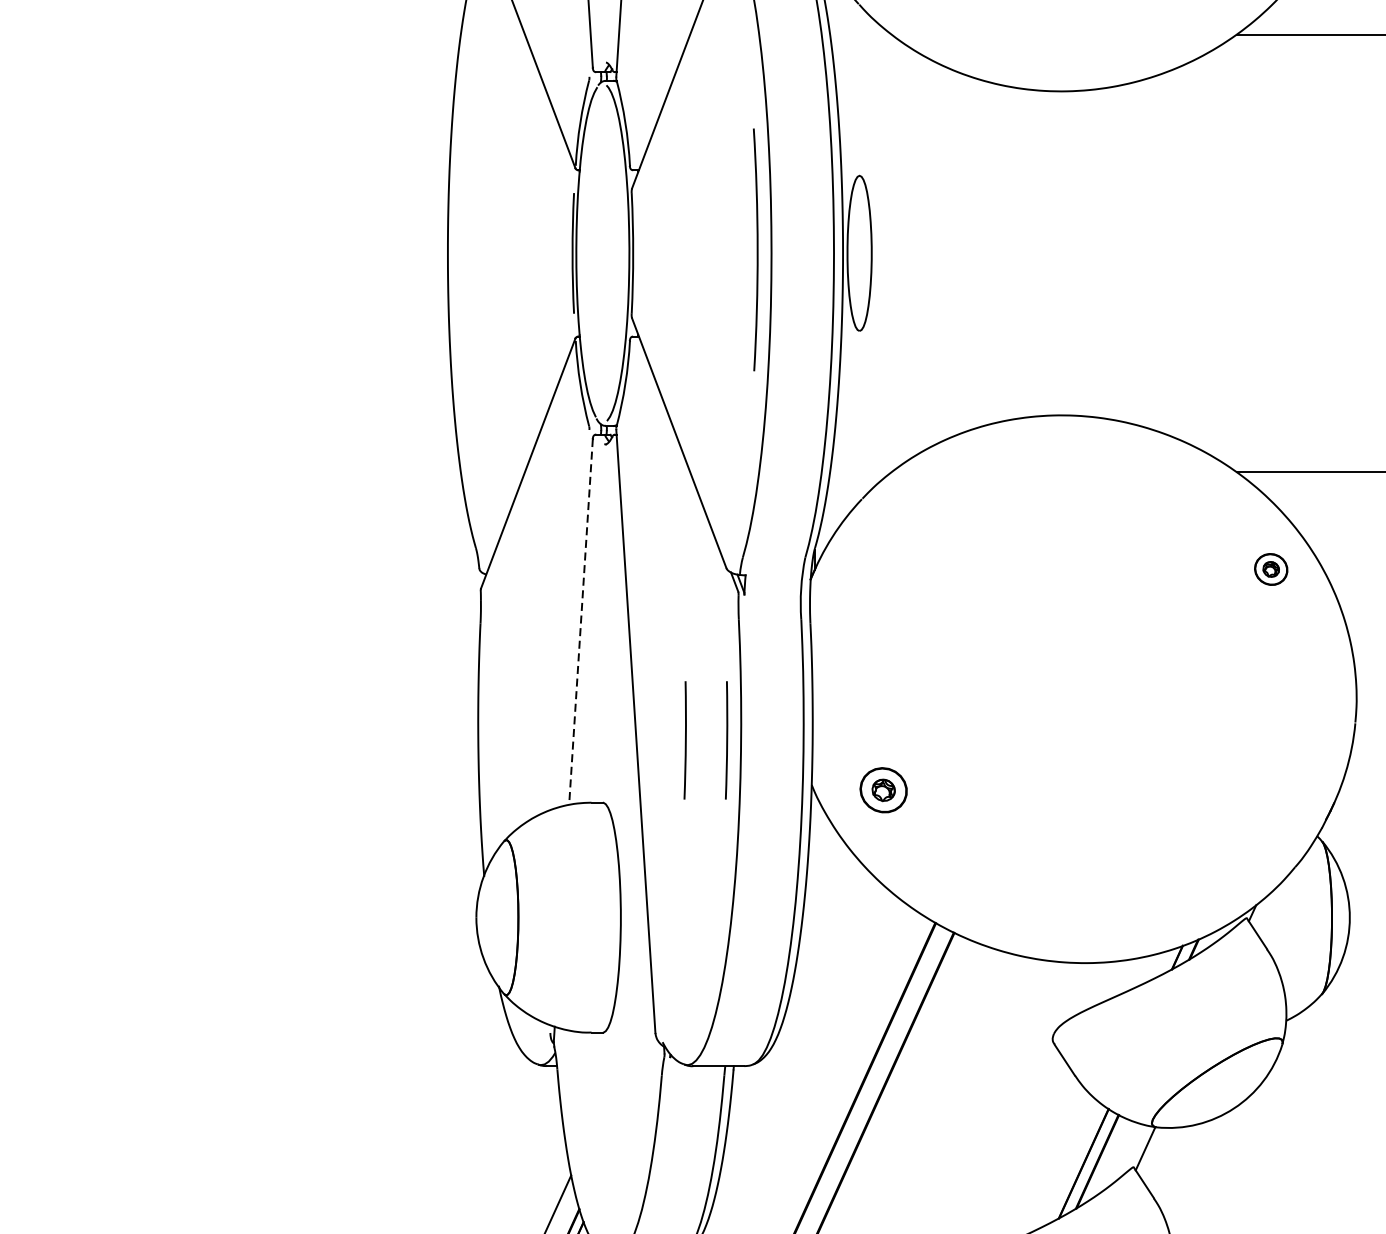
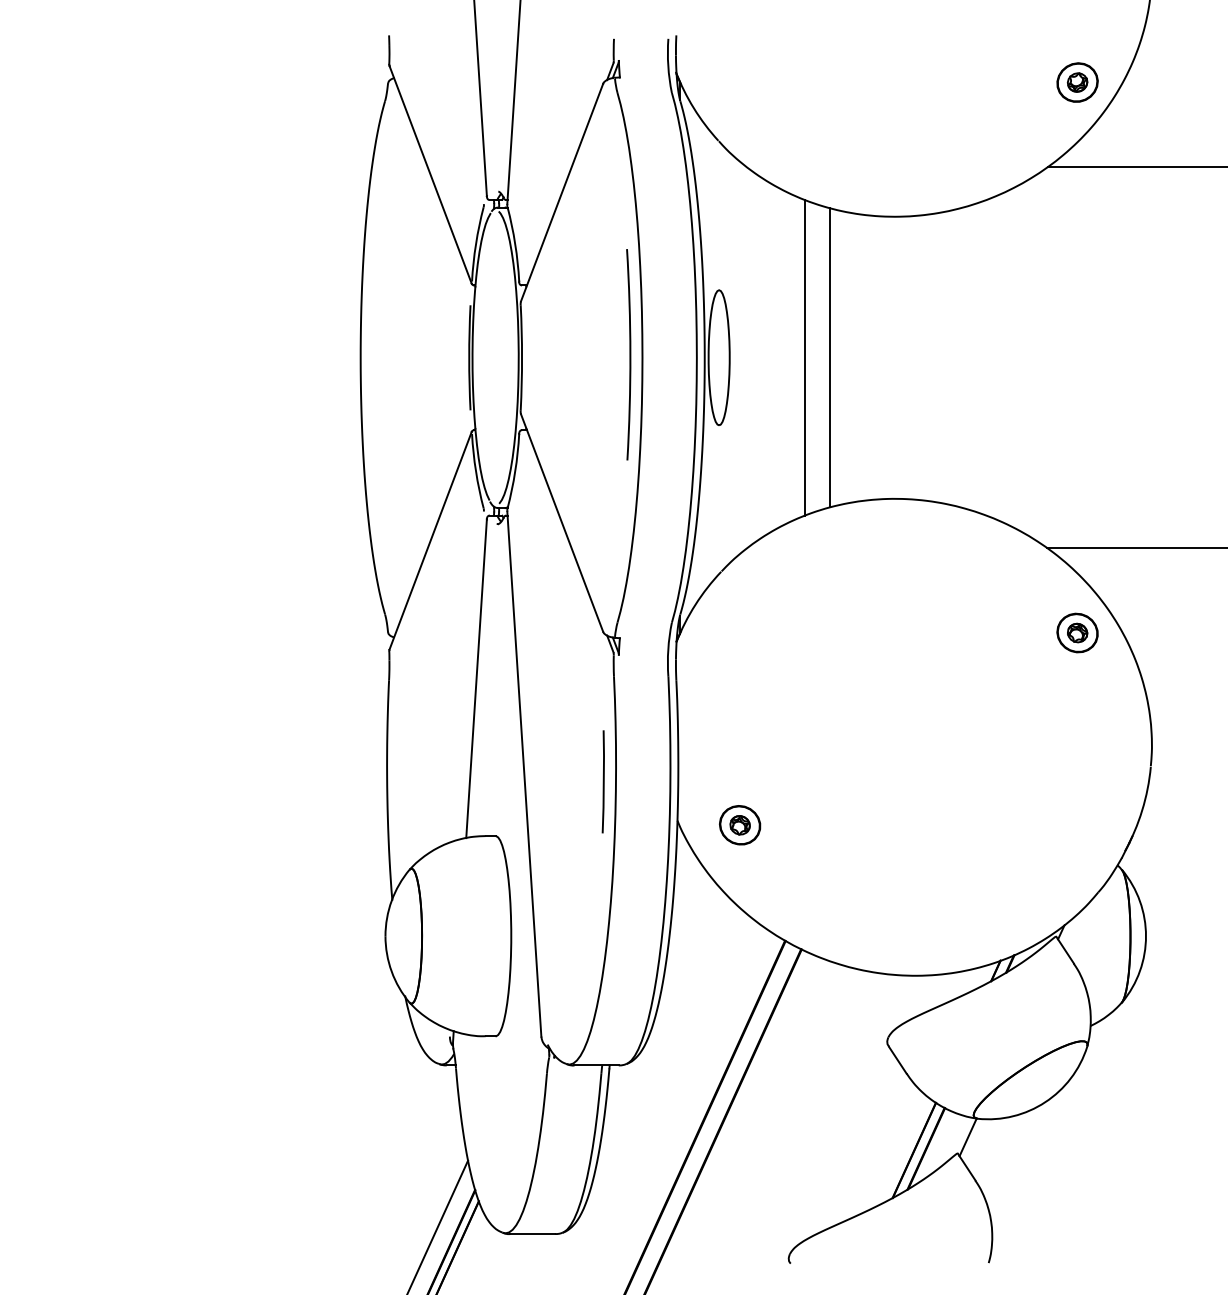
line: (958, 253) -> (805, 357), added
line: (987, 253) -> (830, 357), added
part: (1271, 568) -> (1077, 632), size x1.43
line: (580, 621) -> (476, 678), dashed -> solid
line: (684, 740) -> (566, 781), removed

